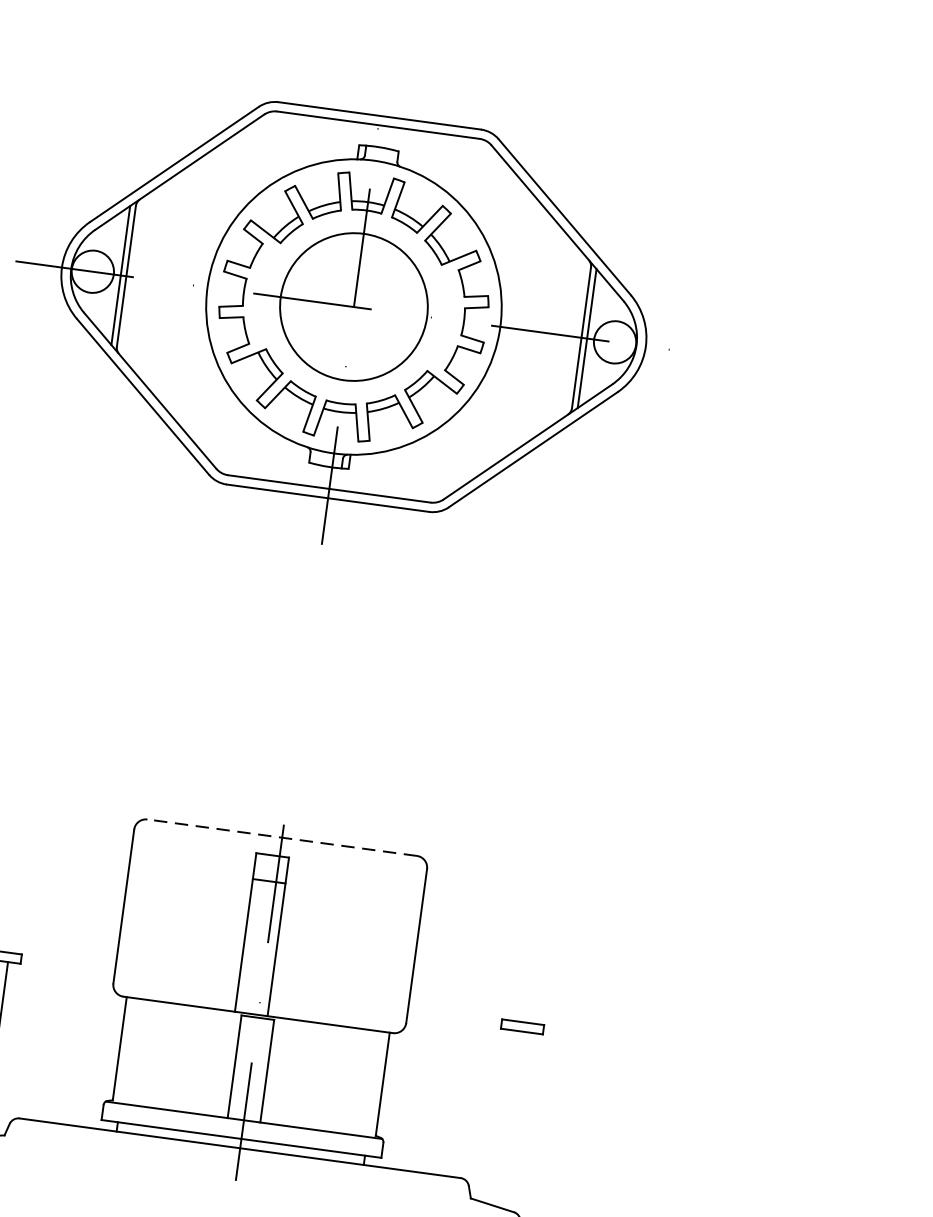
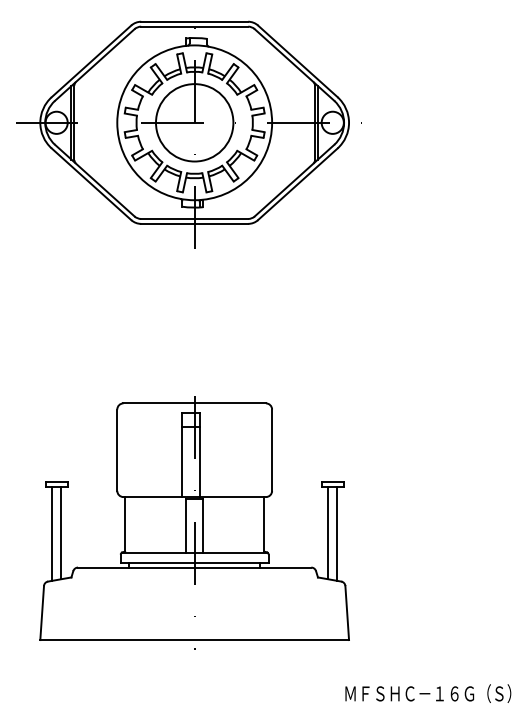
line: (281, 837) -> (194, 403), dashed -> solid
line: (501, 1118) -> (328, 533), added
line: (519, 1120) -> (337, 533), added

